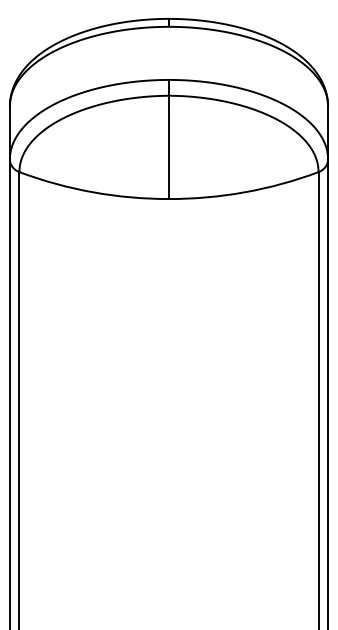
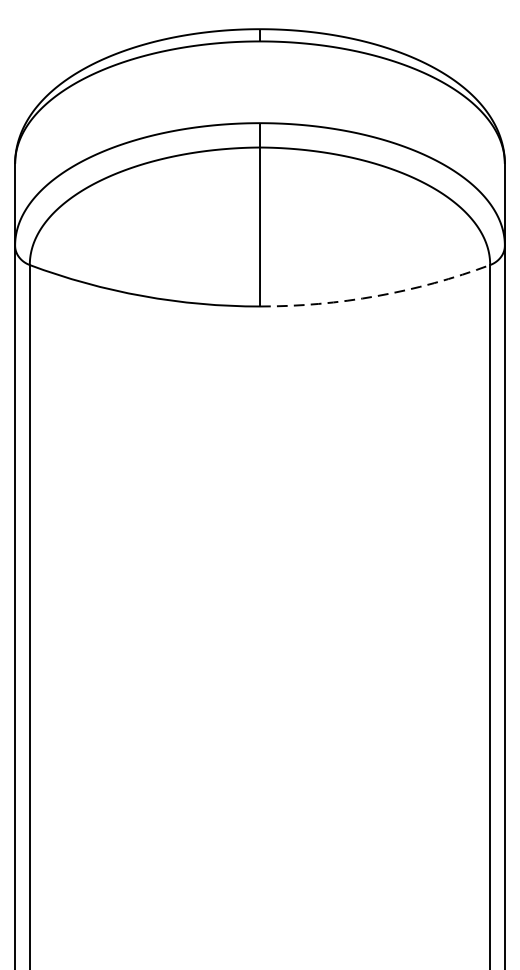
arc: (244, 192) -> (376, 296), solid -> dashed

